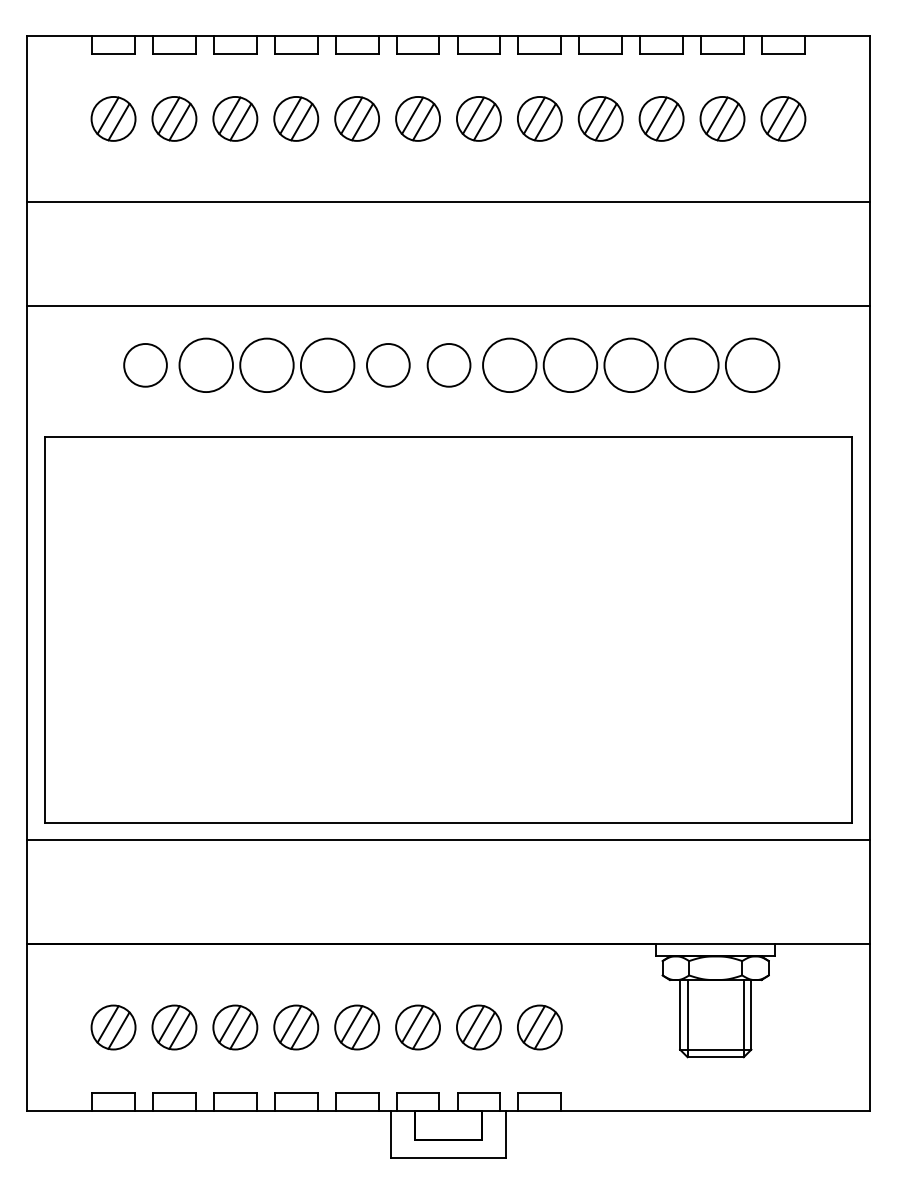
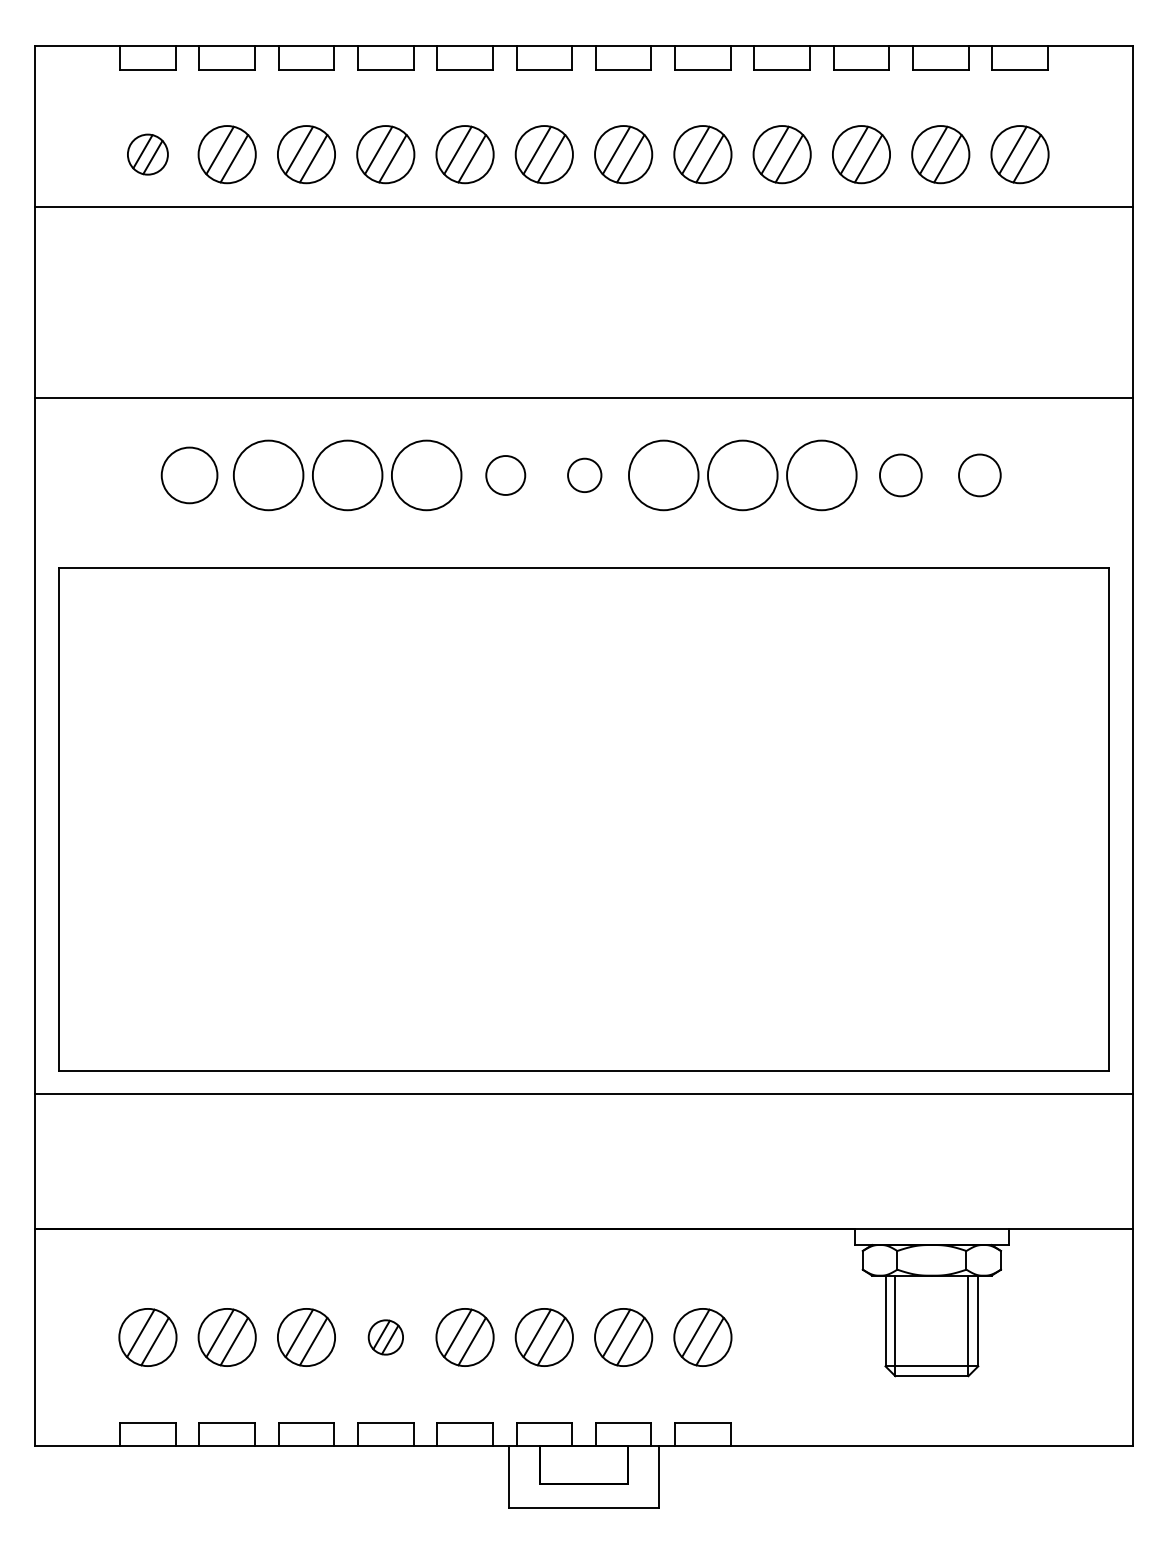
part: (113, 118) -> (147, 154), size x0.7
line: (448, 202) -> (584, 207), moved
circle: (388, 365) -> (505, 475), size x0.7
circle: (448, 365) -> (584, 475), size x0.6
circle: (691, 365) -> (900, 475), size x0.6
circle: (752, 365) -> (979, 475), size x0.6
part: (296, 1027) -> (386, 1337), size x0.6

